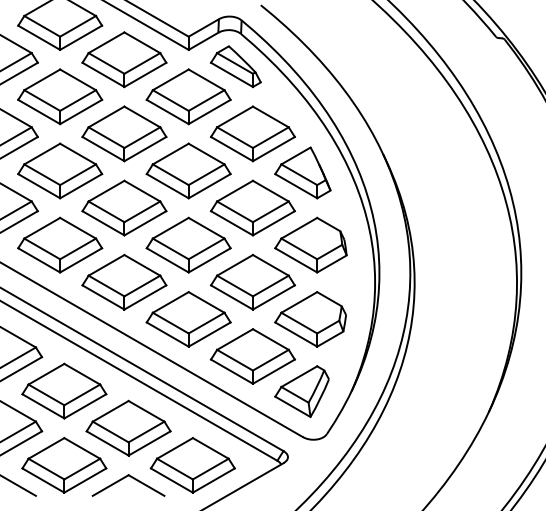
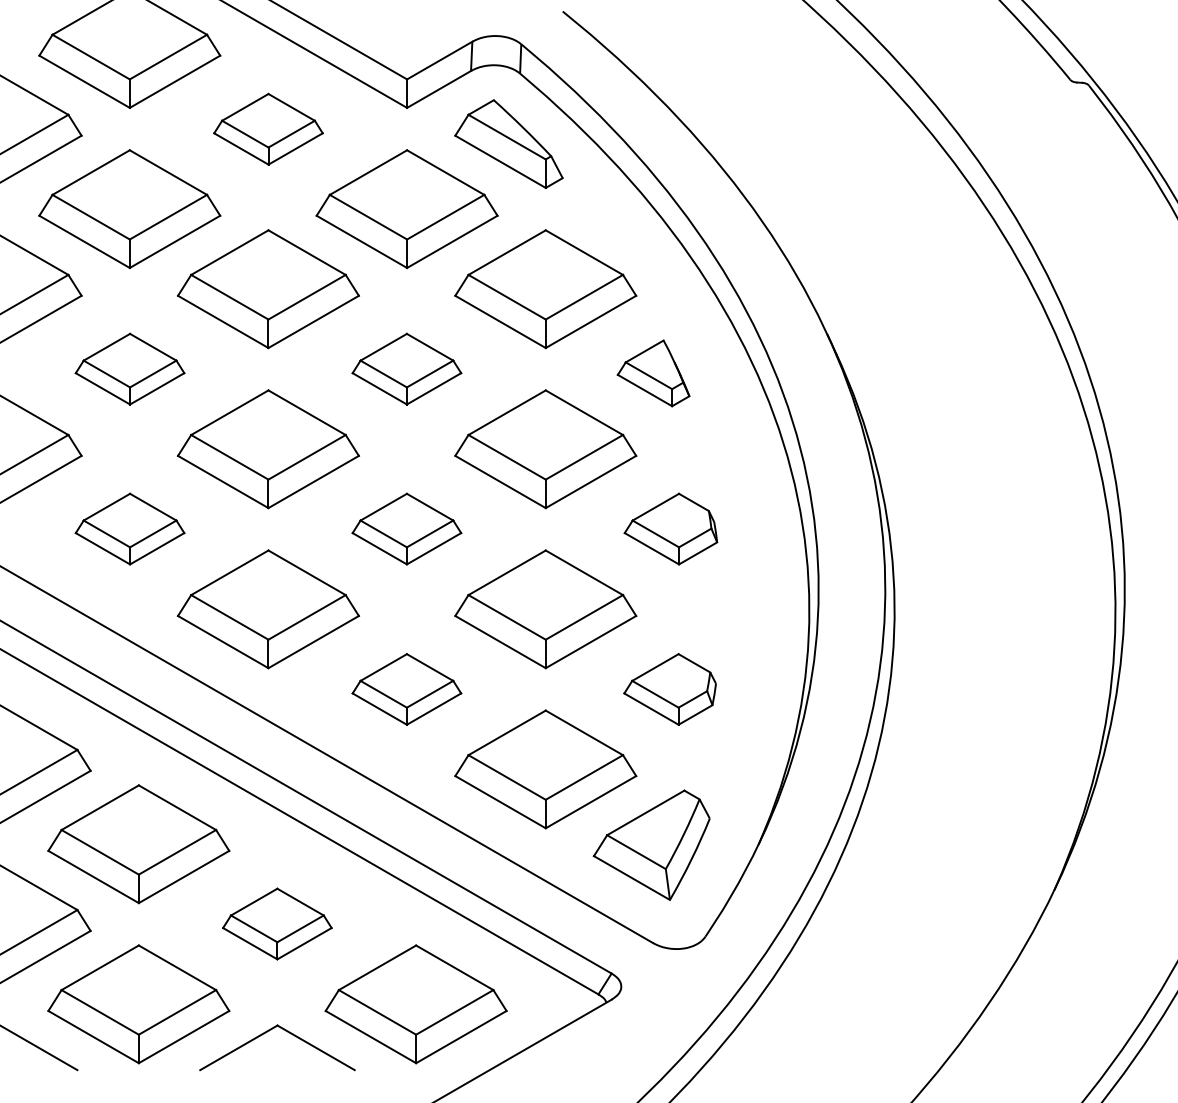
part: (124, 59) -> (268, 128), size x0.6
part: (60, 170) -> (130, 368), size x0.6
part: (188, 170) -> (406, 368), size x0.6
part: (302, 172) -> (652, 372), size x0.6
part: (60, 244) -> (130, 527), size x0.6
part: (188, 244) -> (406, 527), size x0.6
part: (310, 244) -> (669, 527), size x0.6
part: (188, 319) -> (406, 689), size x0.6
part: (310, 319) -> (669, 689), size x0.6
part: (128, 427) -> (277, 922), size x0.6

